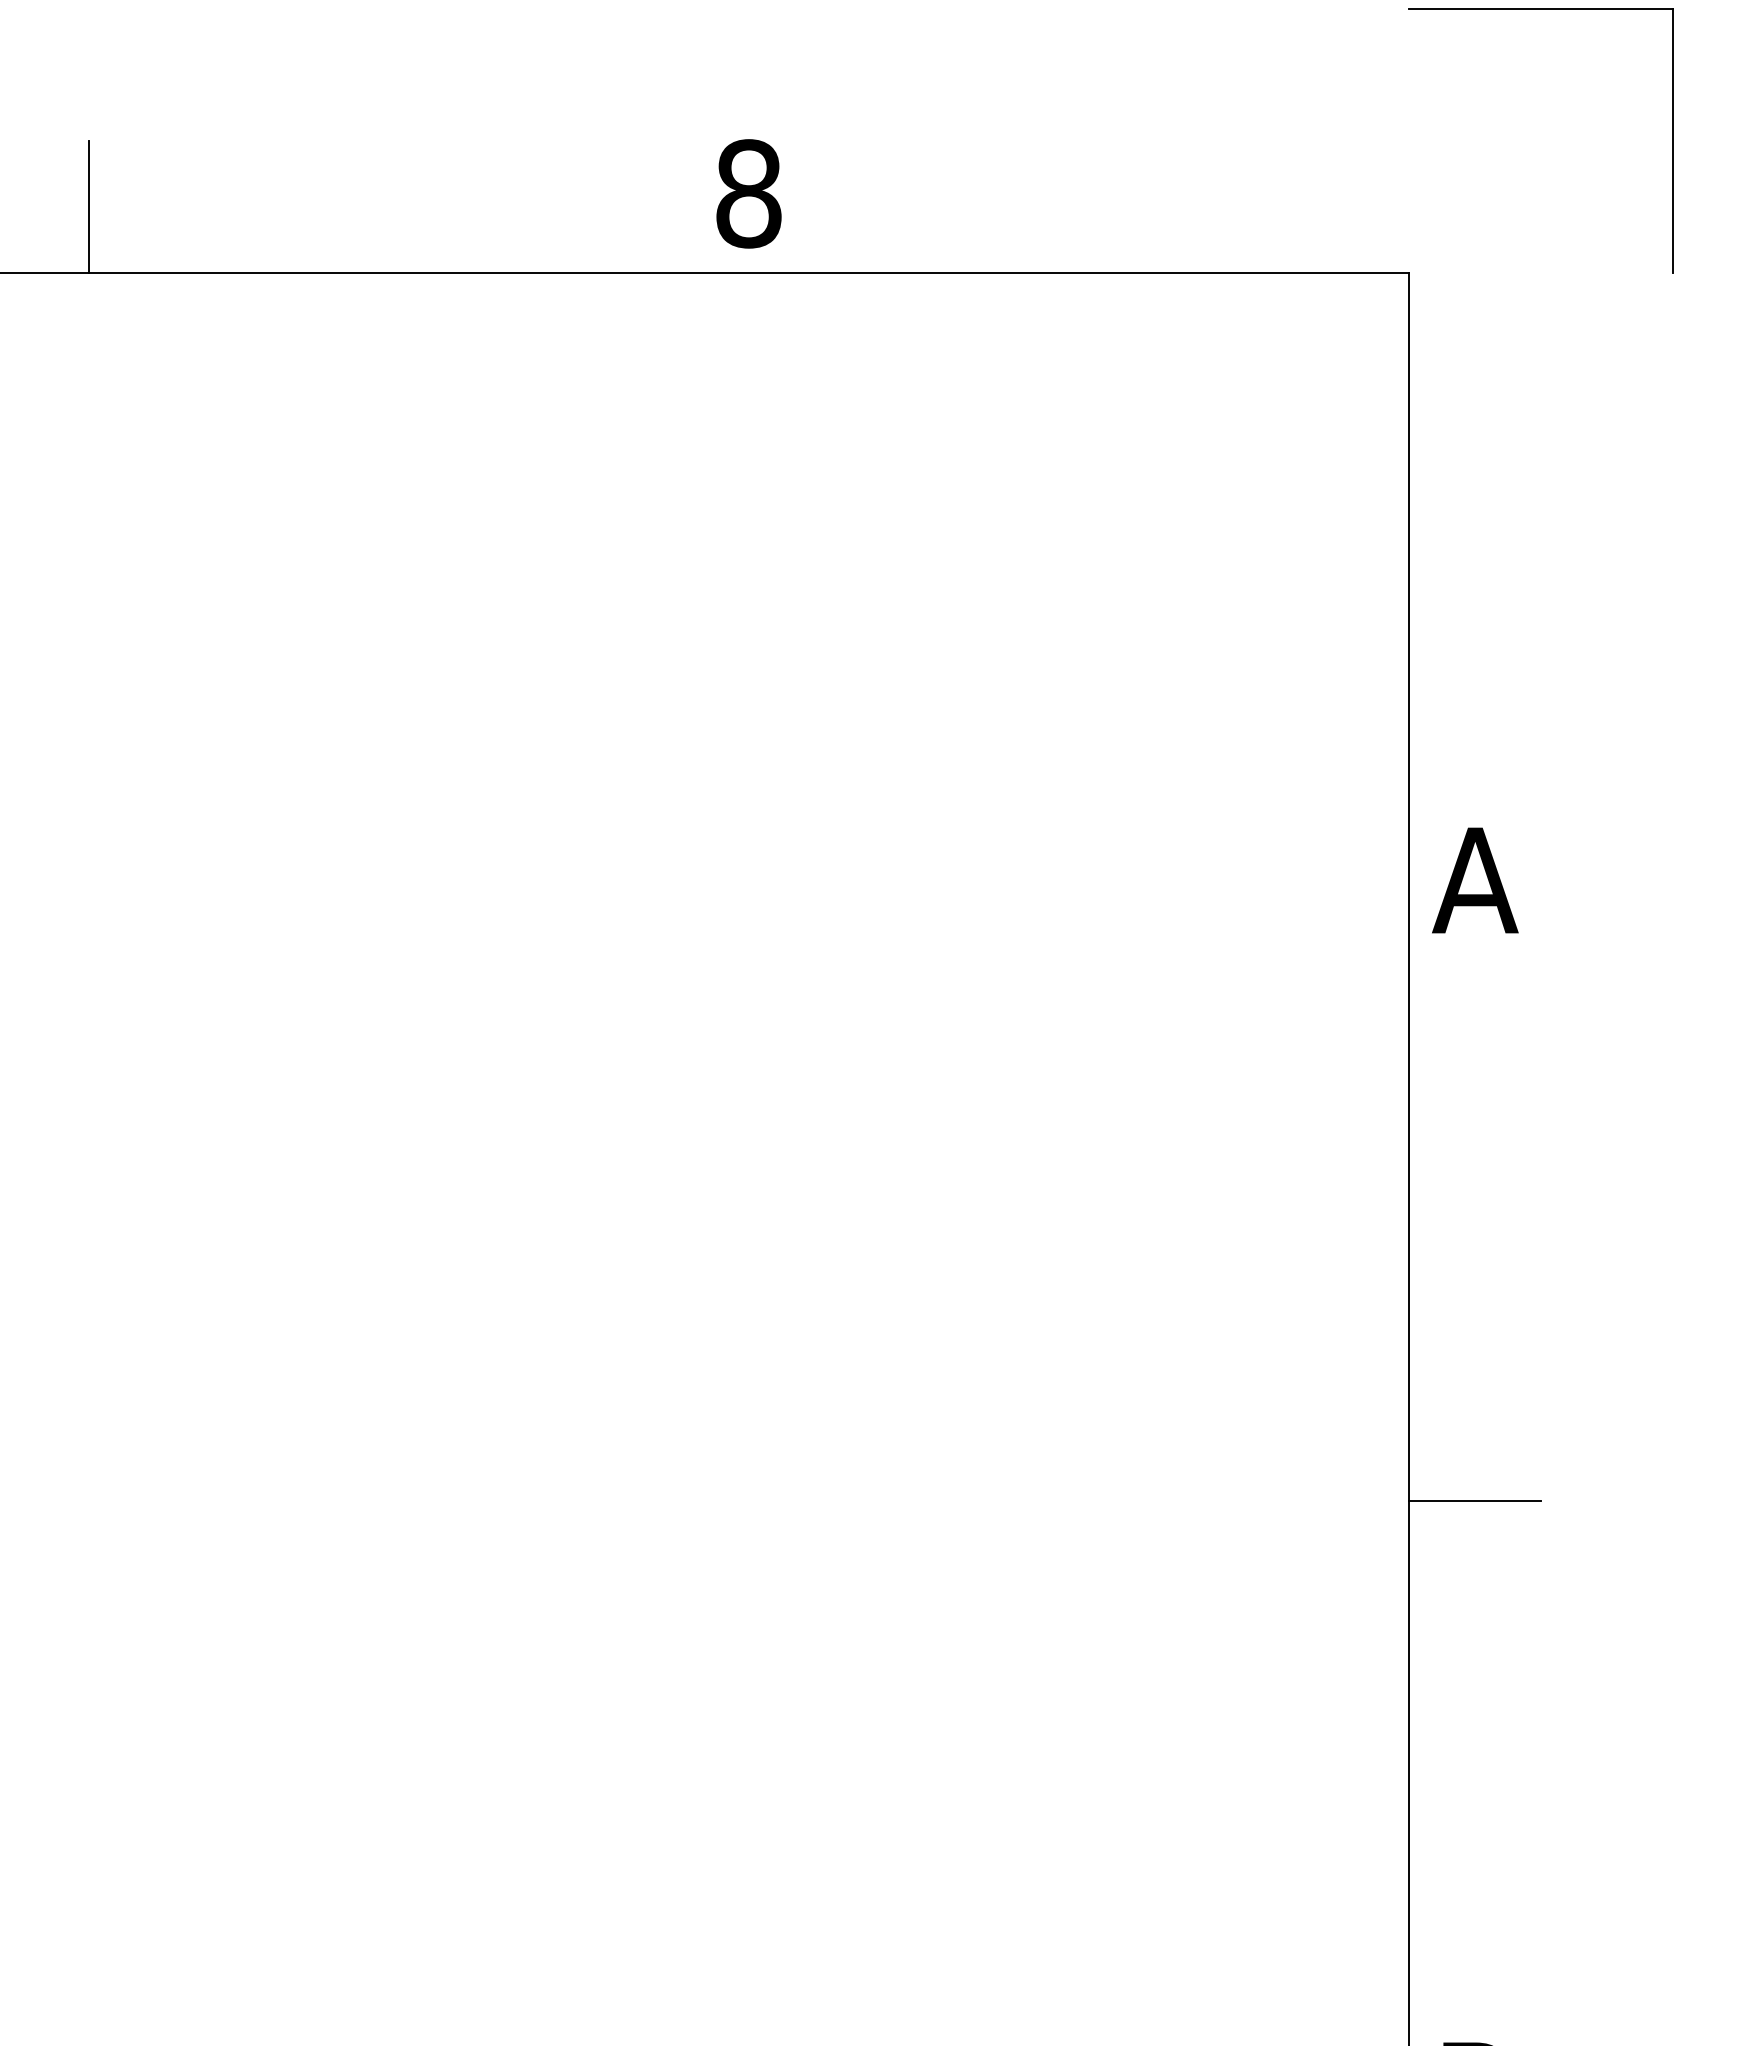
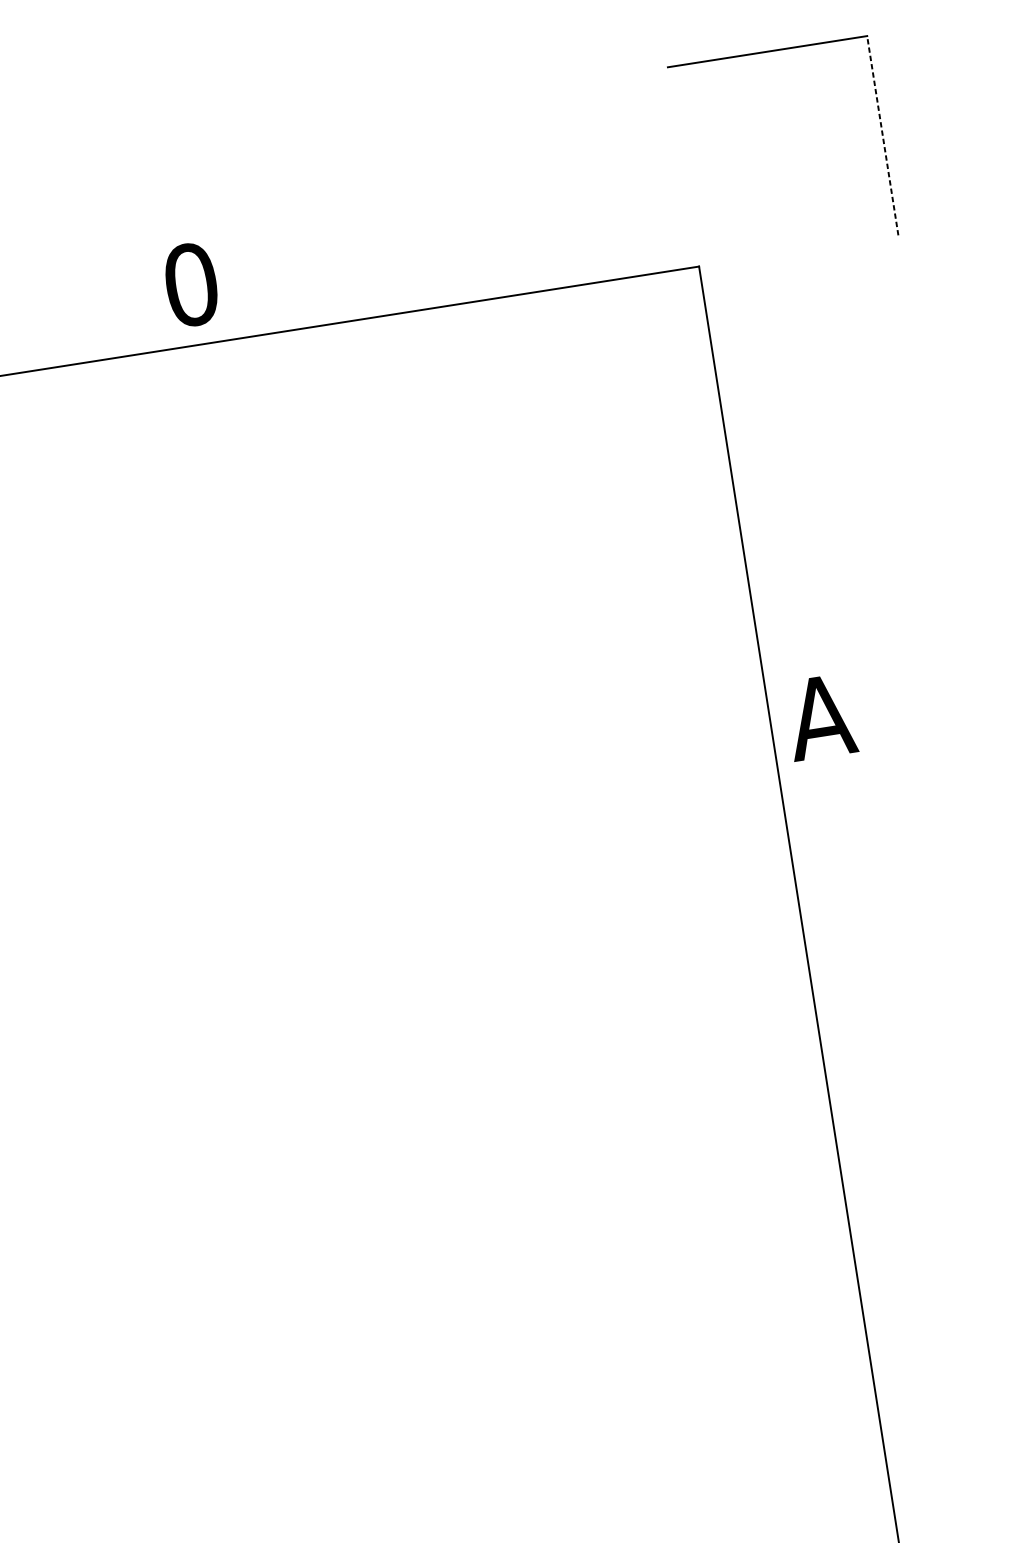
line: (1673, 140) -> (882, 135), solid -> dashed
text: (748, 193) -> (191, 284), 8 -> 0
line: (1475, 1501) -> (894, 1185), removed

